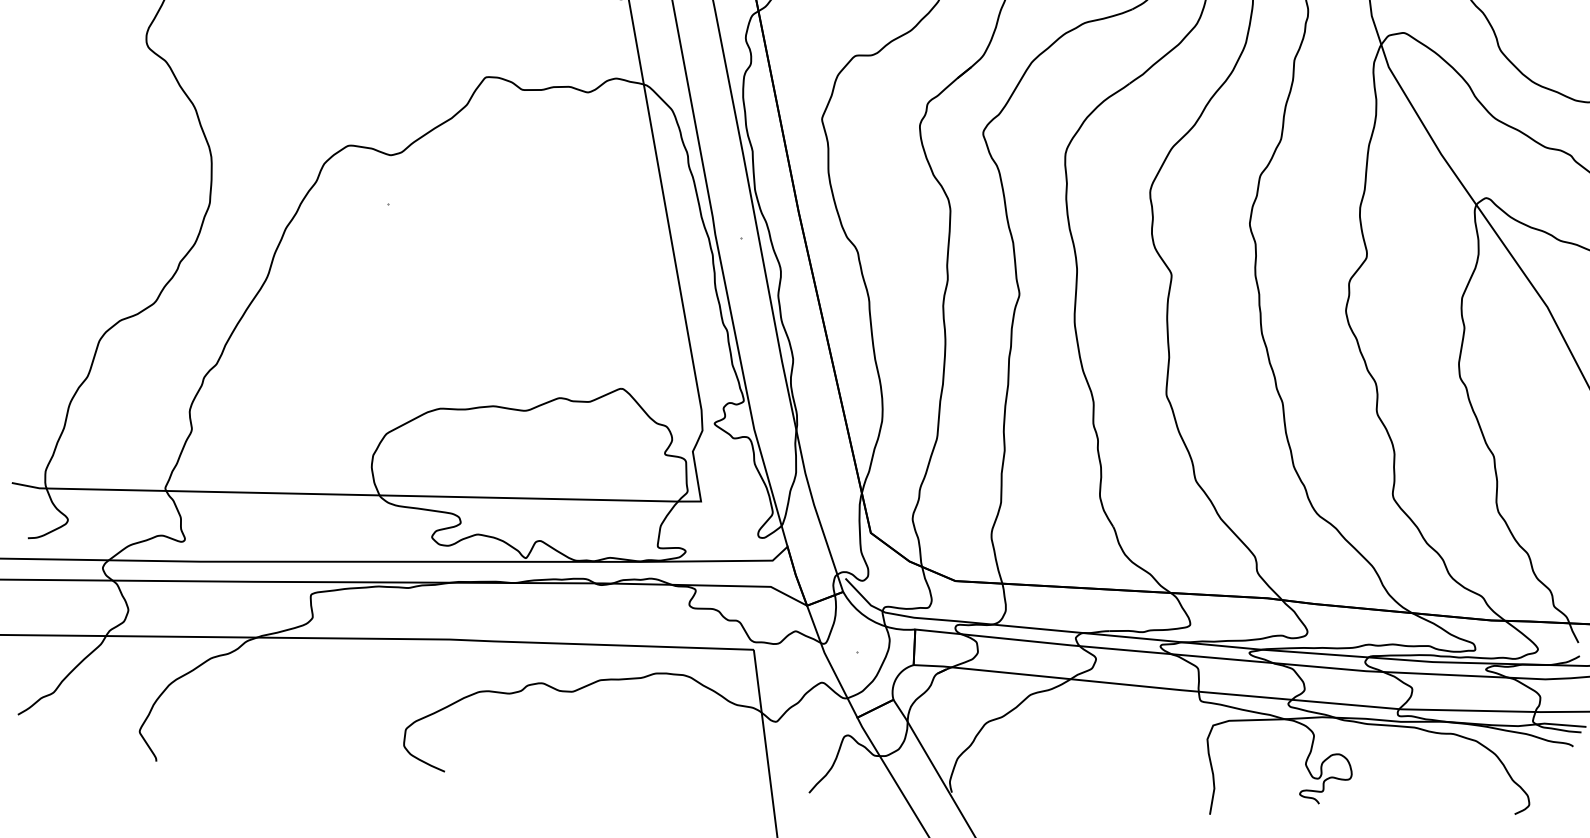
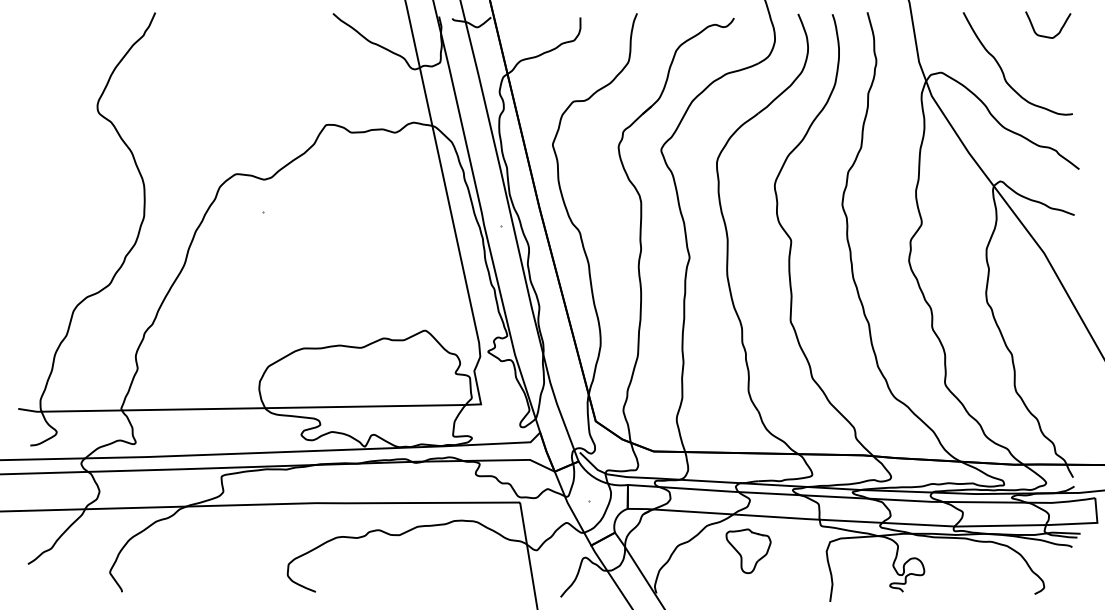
part: (1091, 735) -> (748, 551), added

